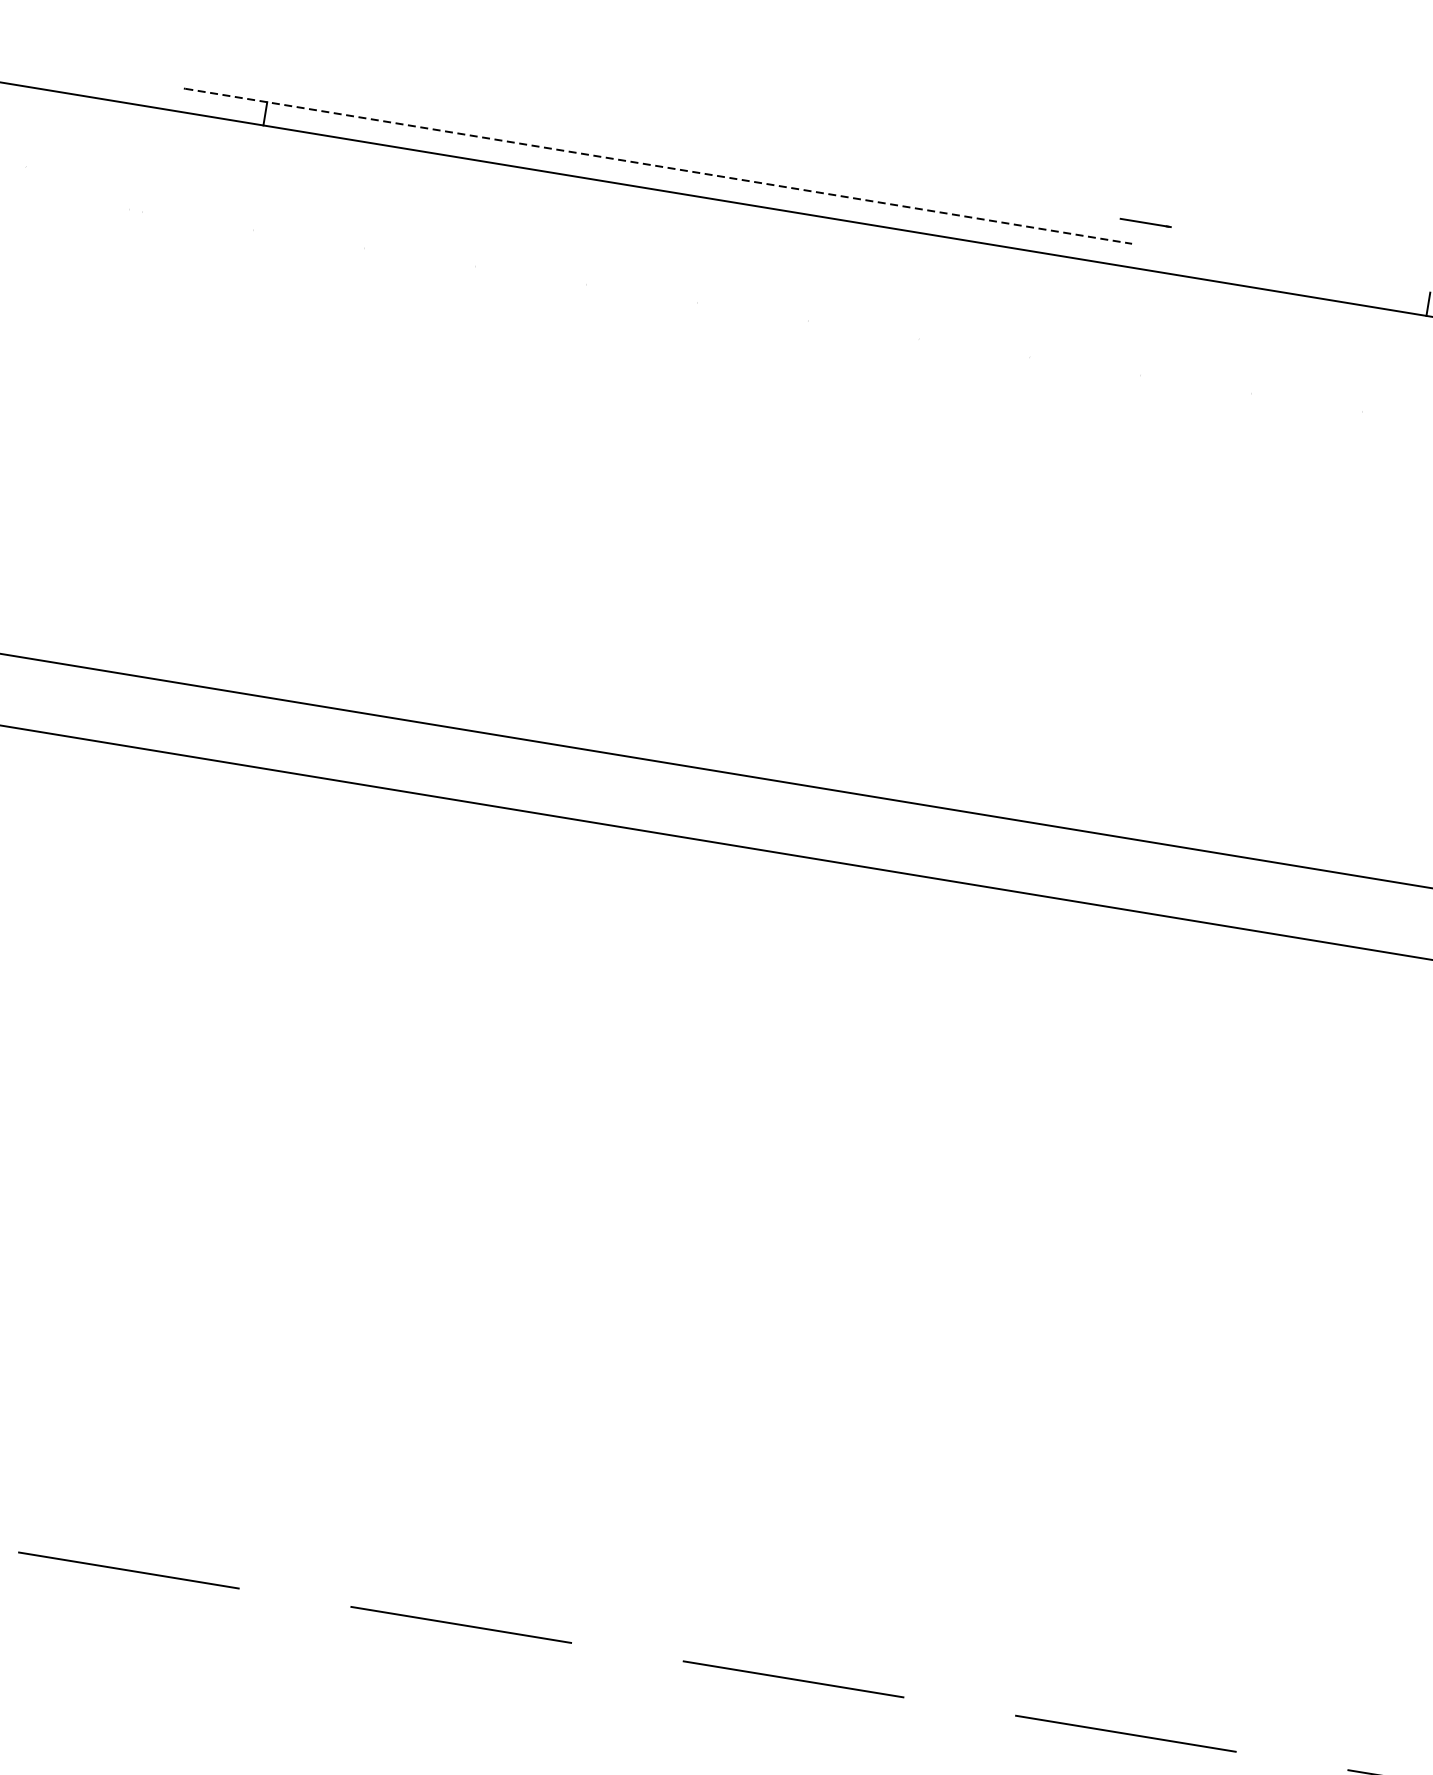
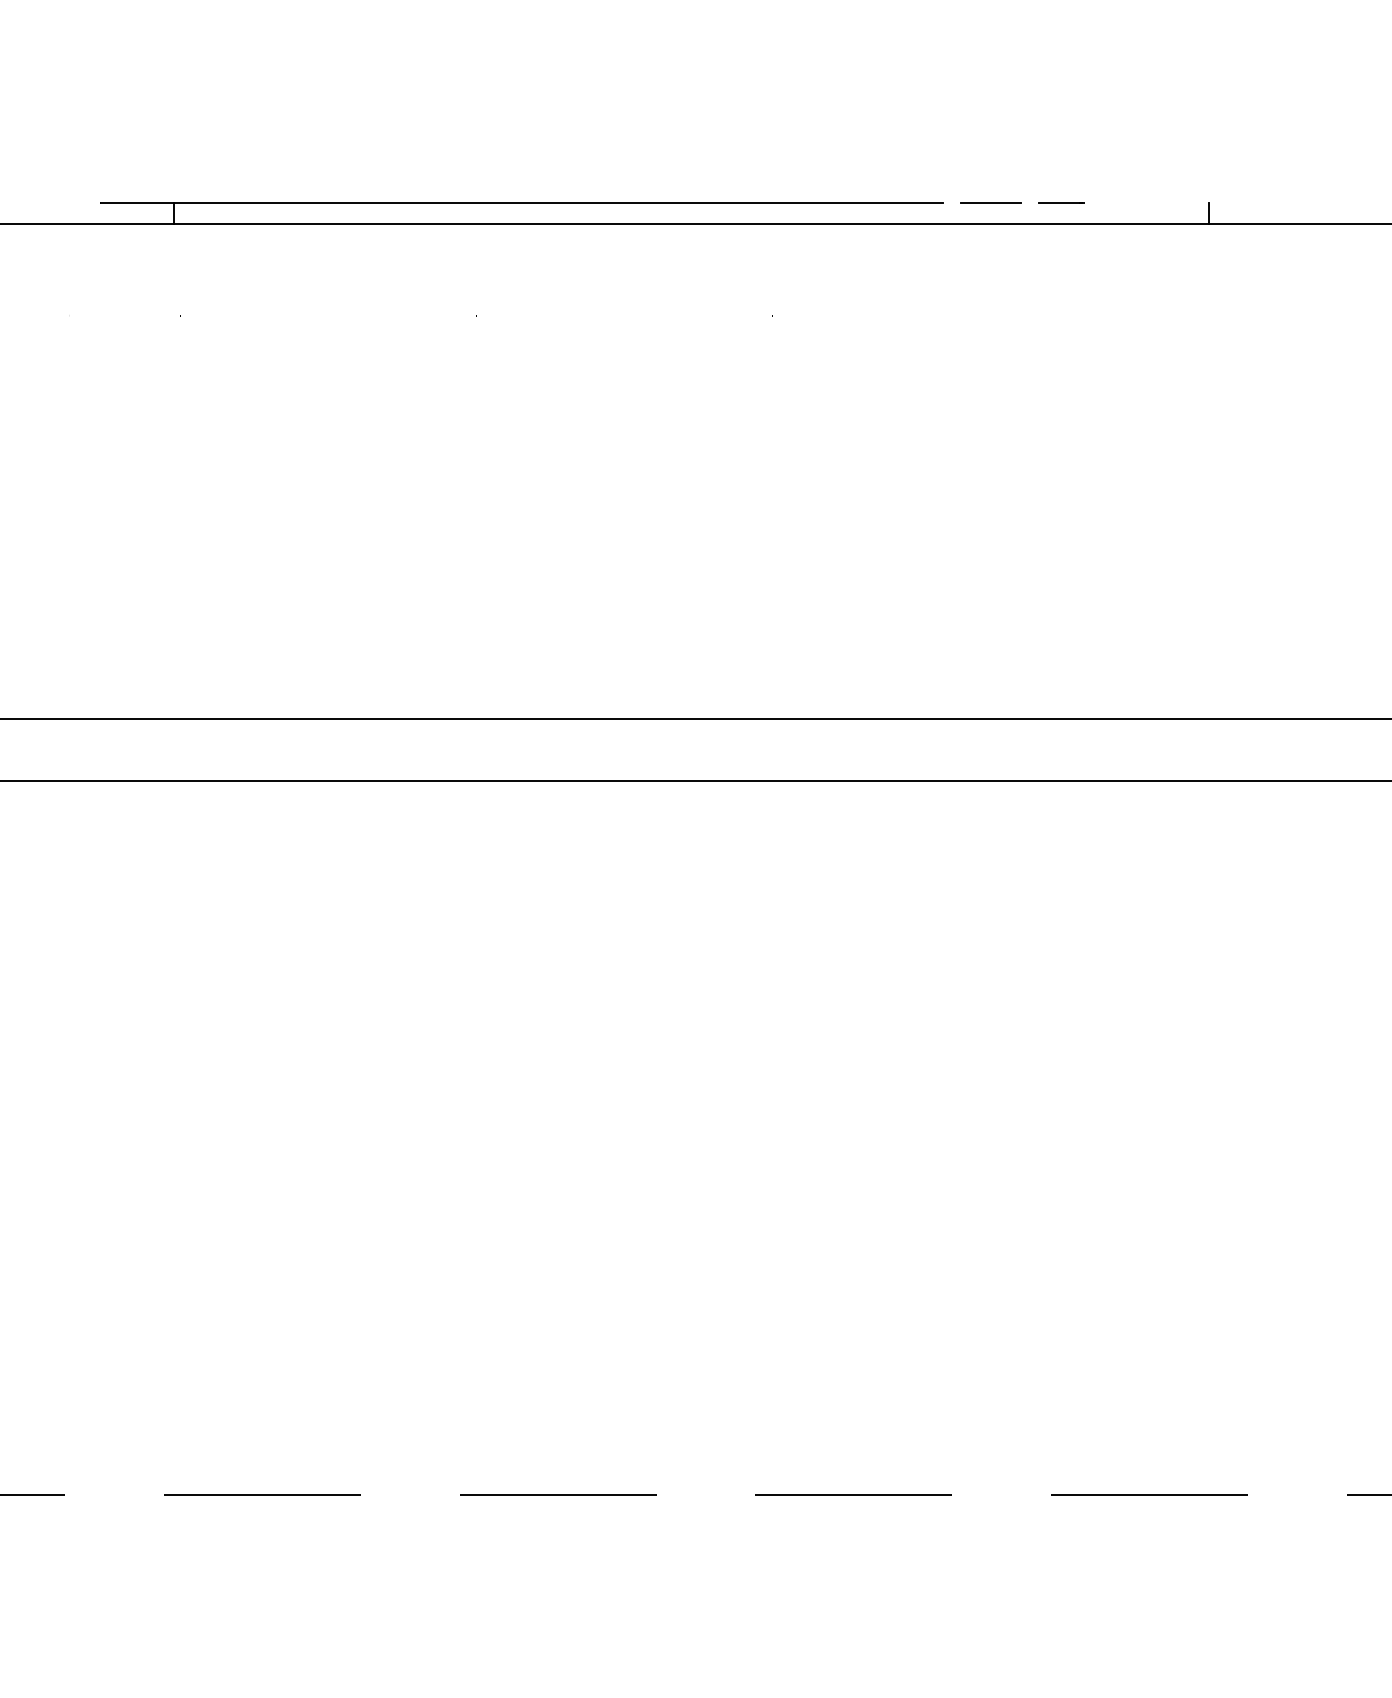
line: (658, 166) -> (522, 203), dashed -> solid
line: (1145, 222) -> (1061, 202), moved
line: (1185, 253) -> (991, 203), added

